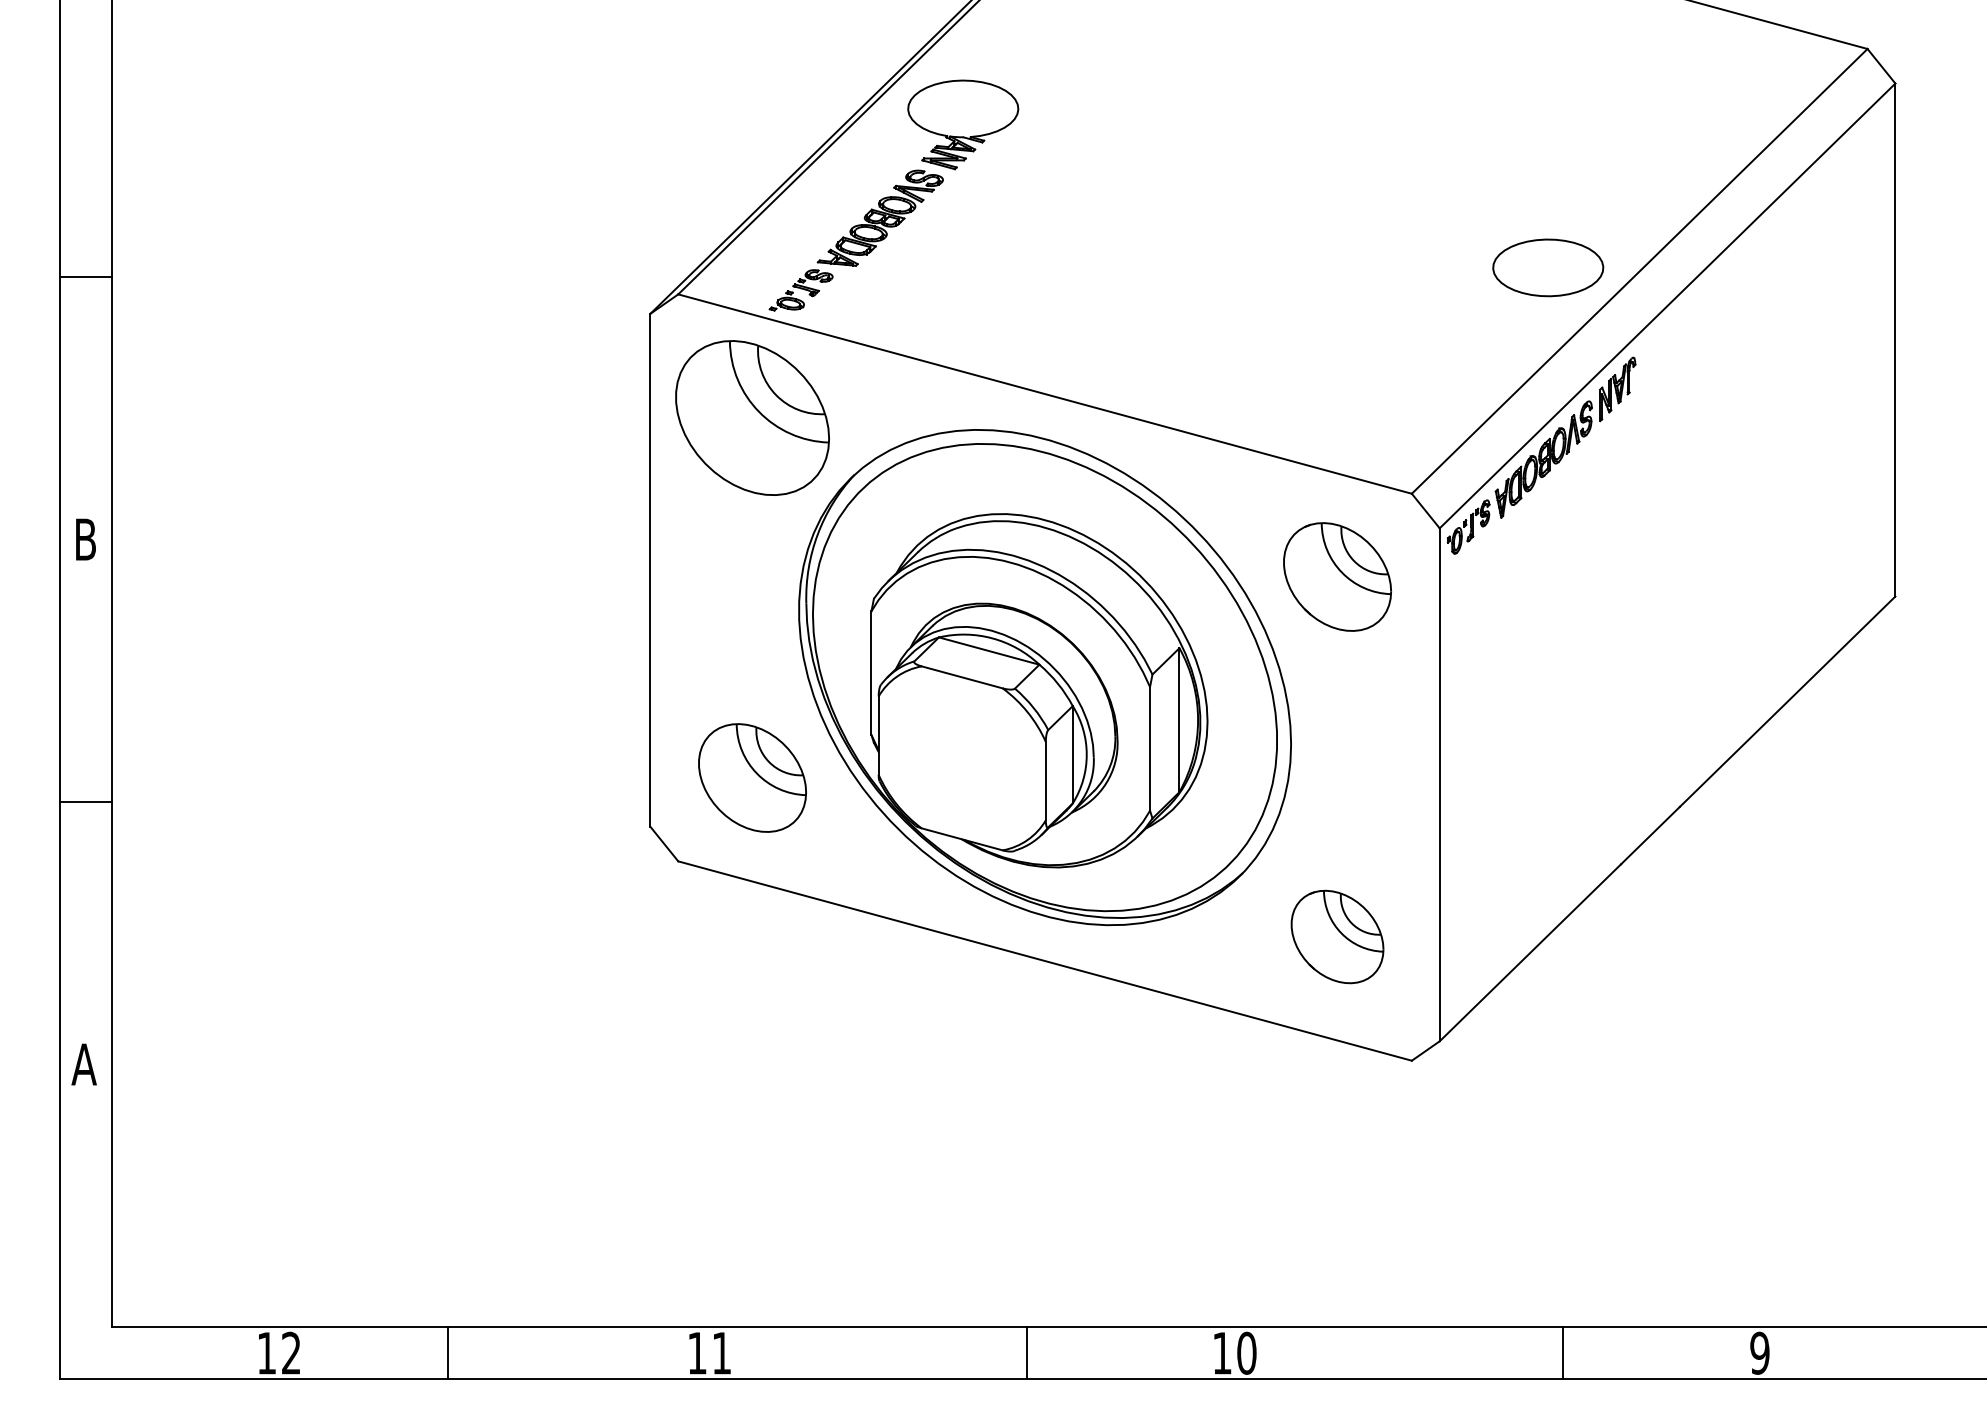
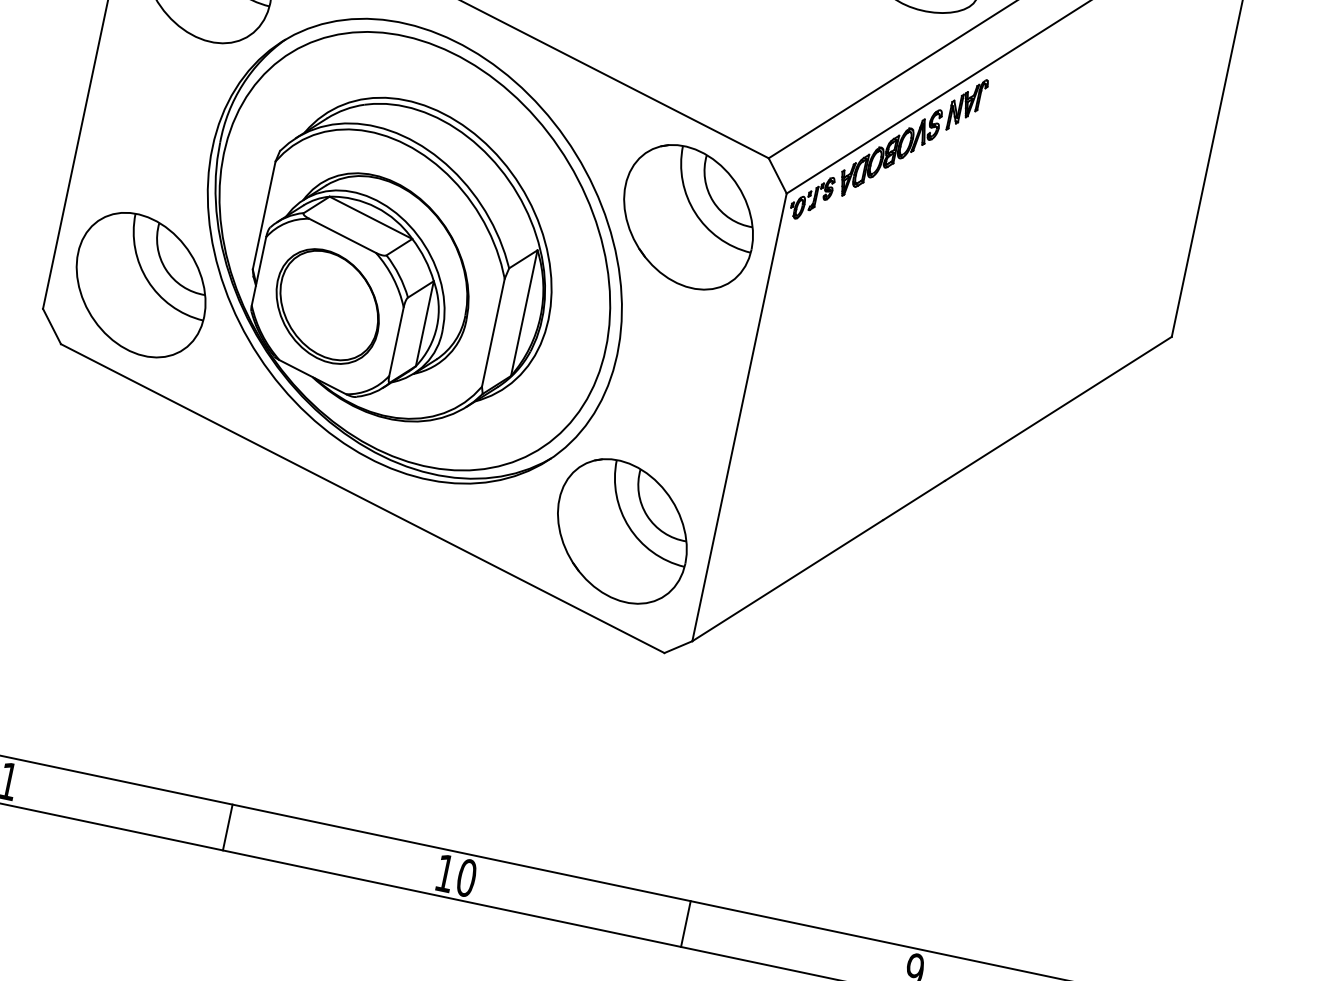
part: (1337, 576) -> (688, 216), size x1.43
part: (961, 758) -> (327, 306), added
part: (752, 777) -> (141, 284), size x1.43
part: (1337, 936) -> (622, 530), size x1.67
line: (1027, 1352) -> (228, 827), moved
line: (1563, 1352) -> (686, 923), moved

